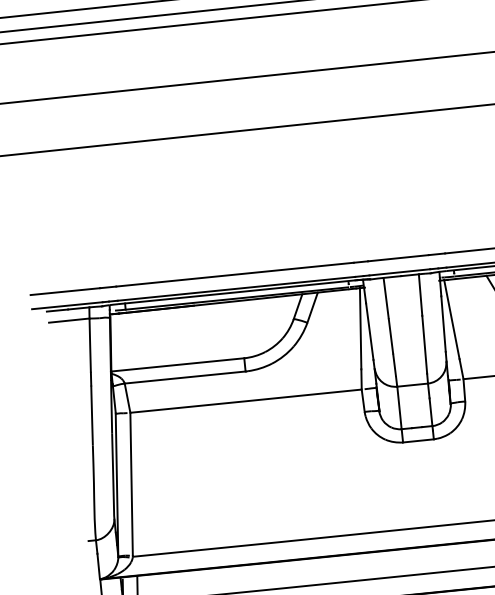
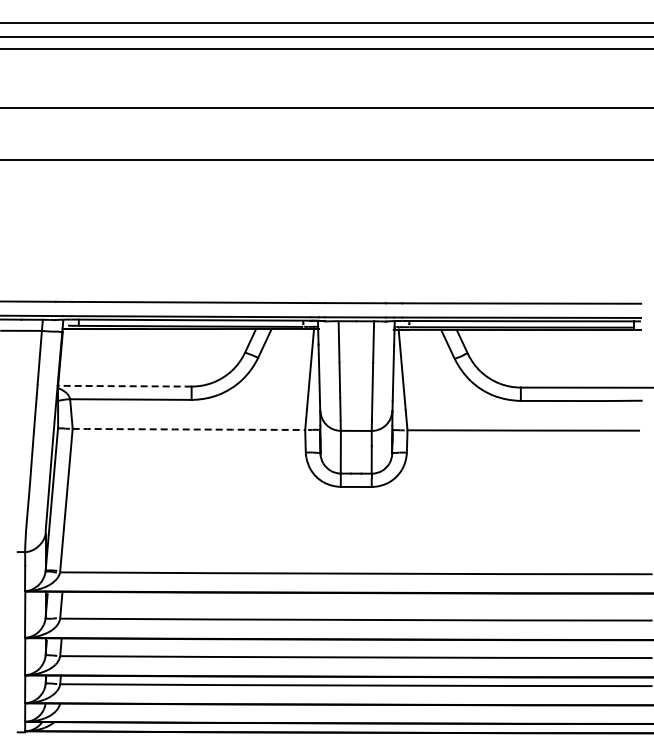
line: (177, 365) -> (124, 386), solid -> dashed
arc: (245, 401) -> (188, 429), solid -> dashed

